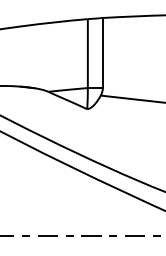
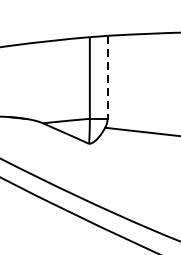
line: (102, 53) -> (107, 77), solid -> dashed

